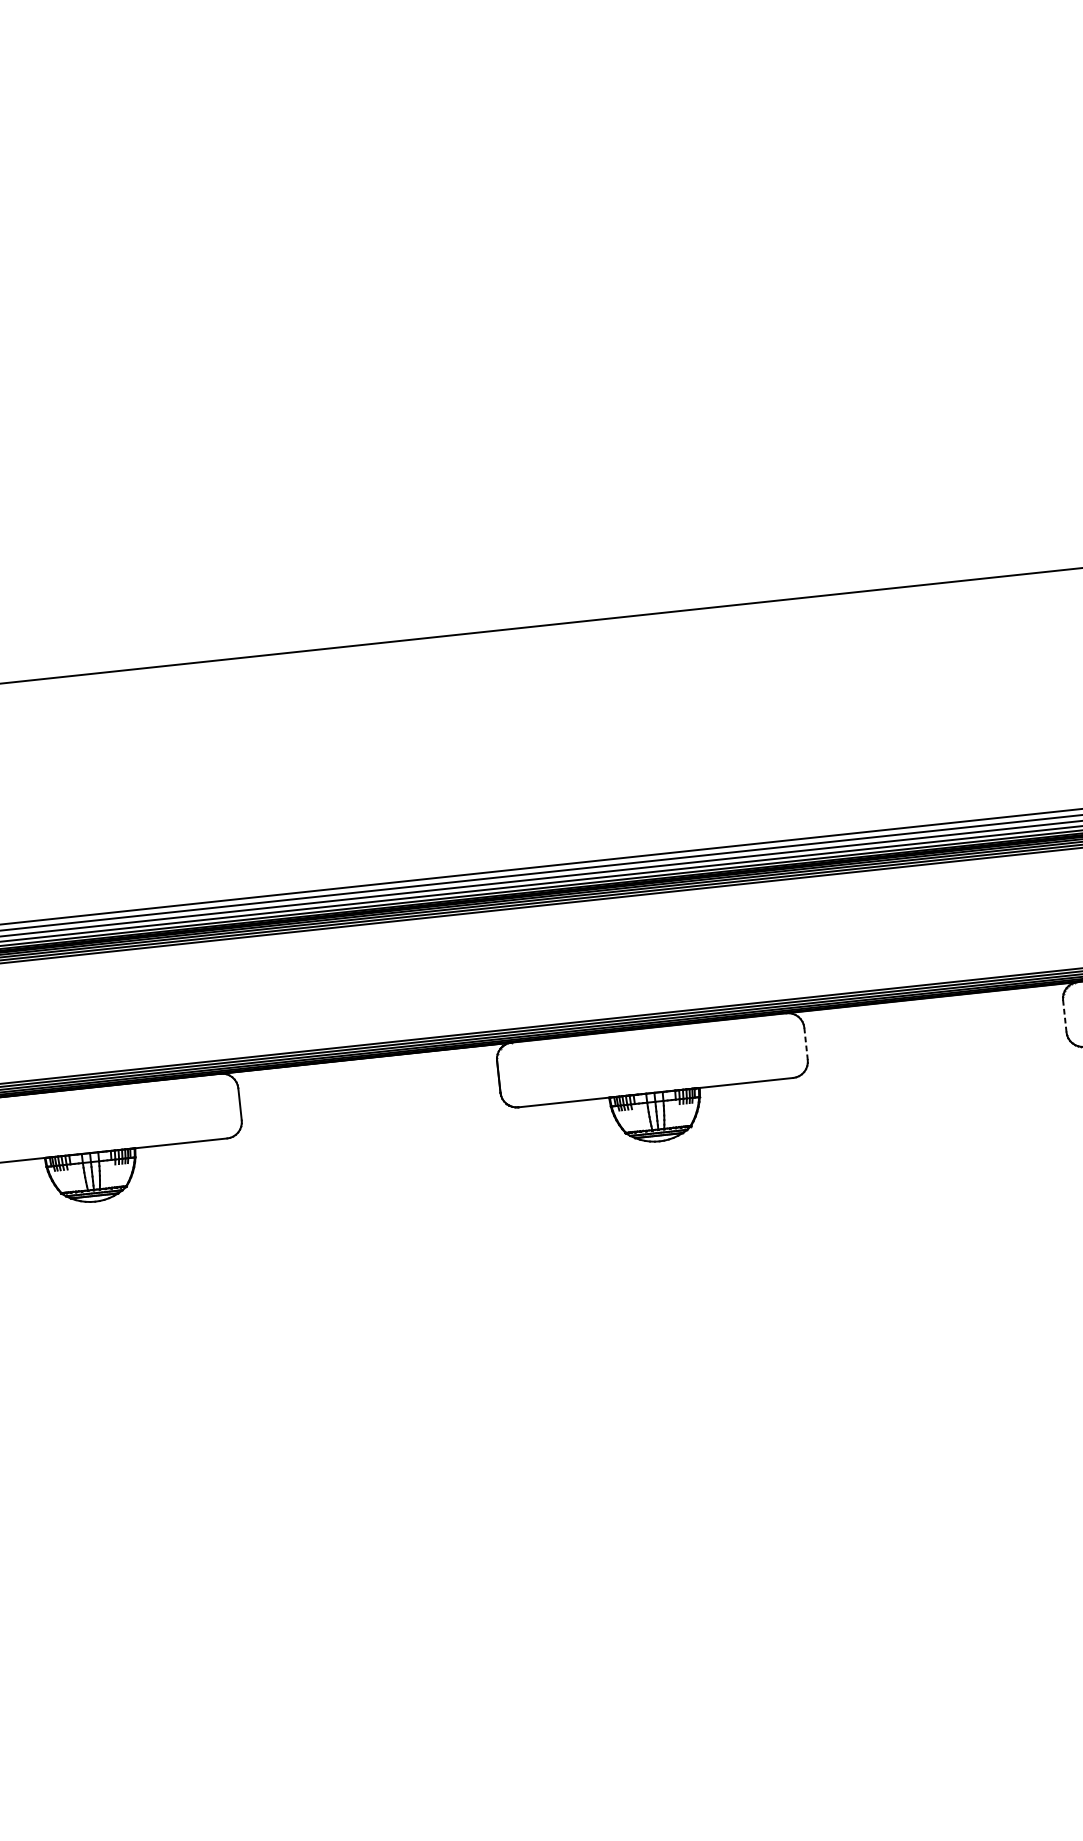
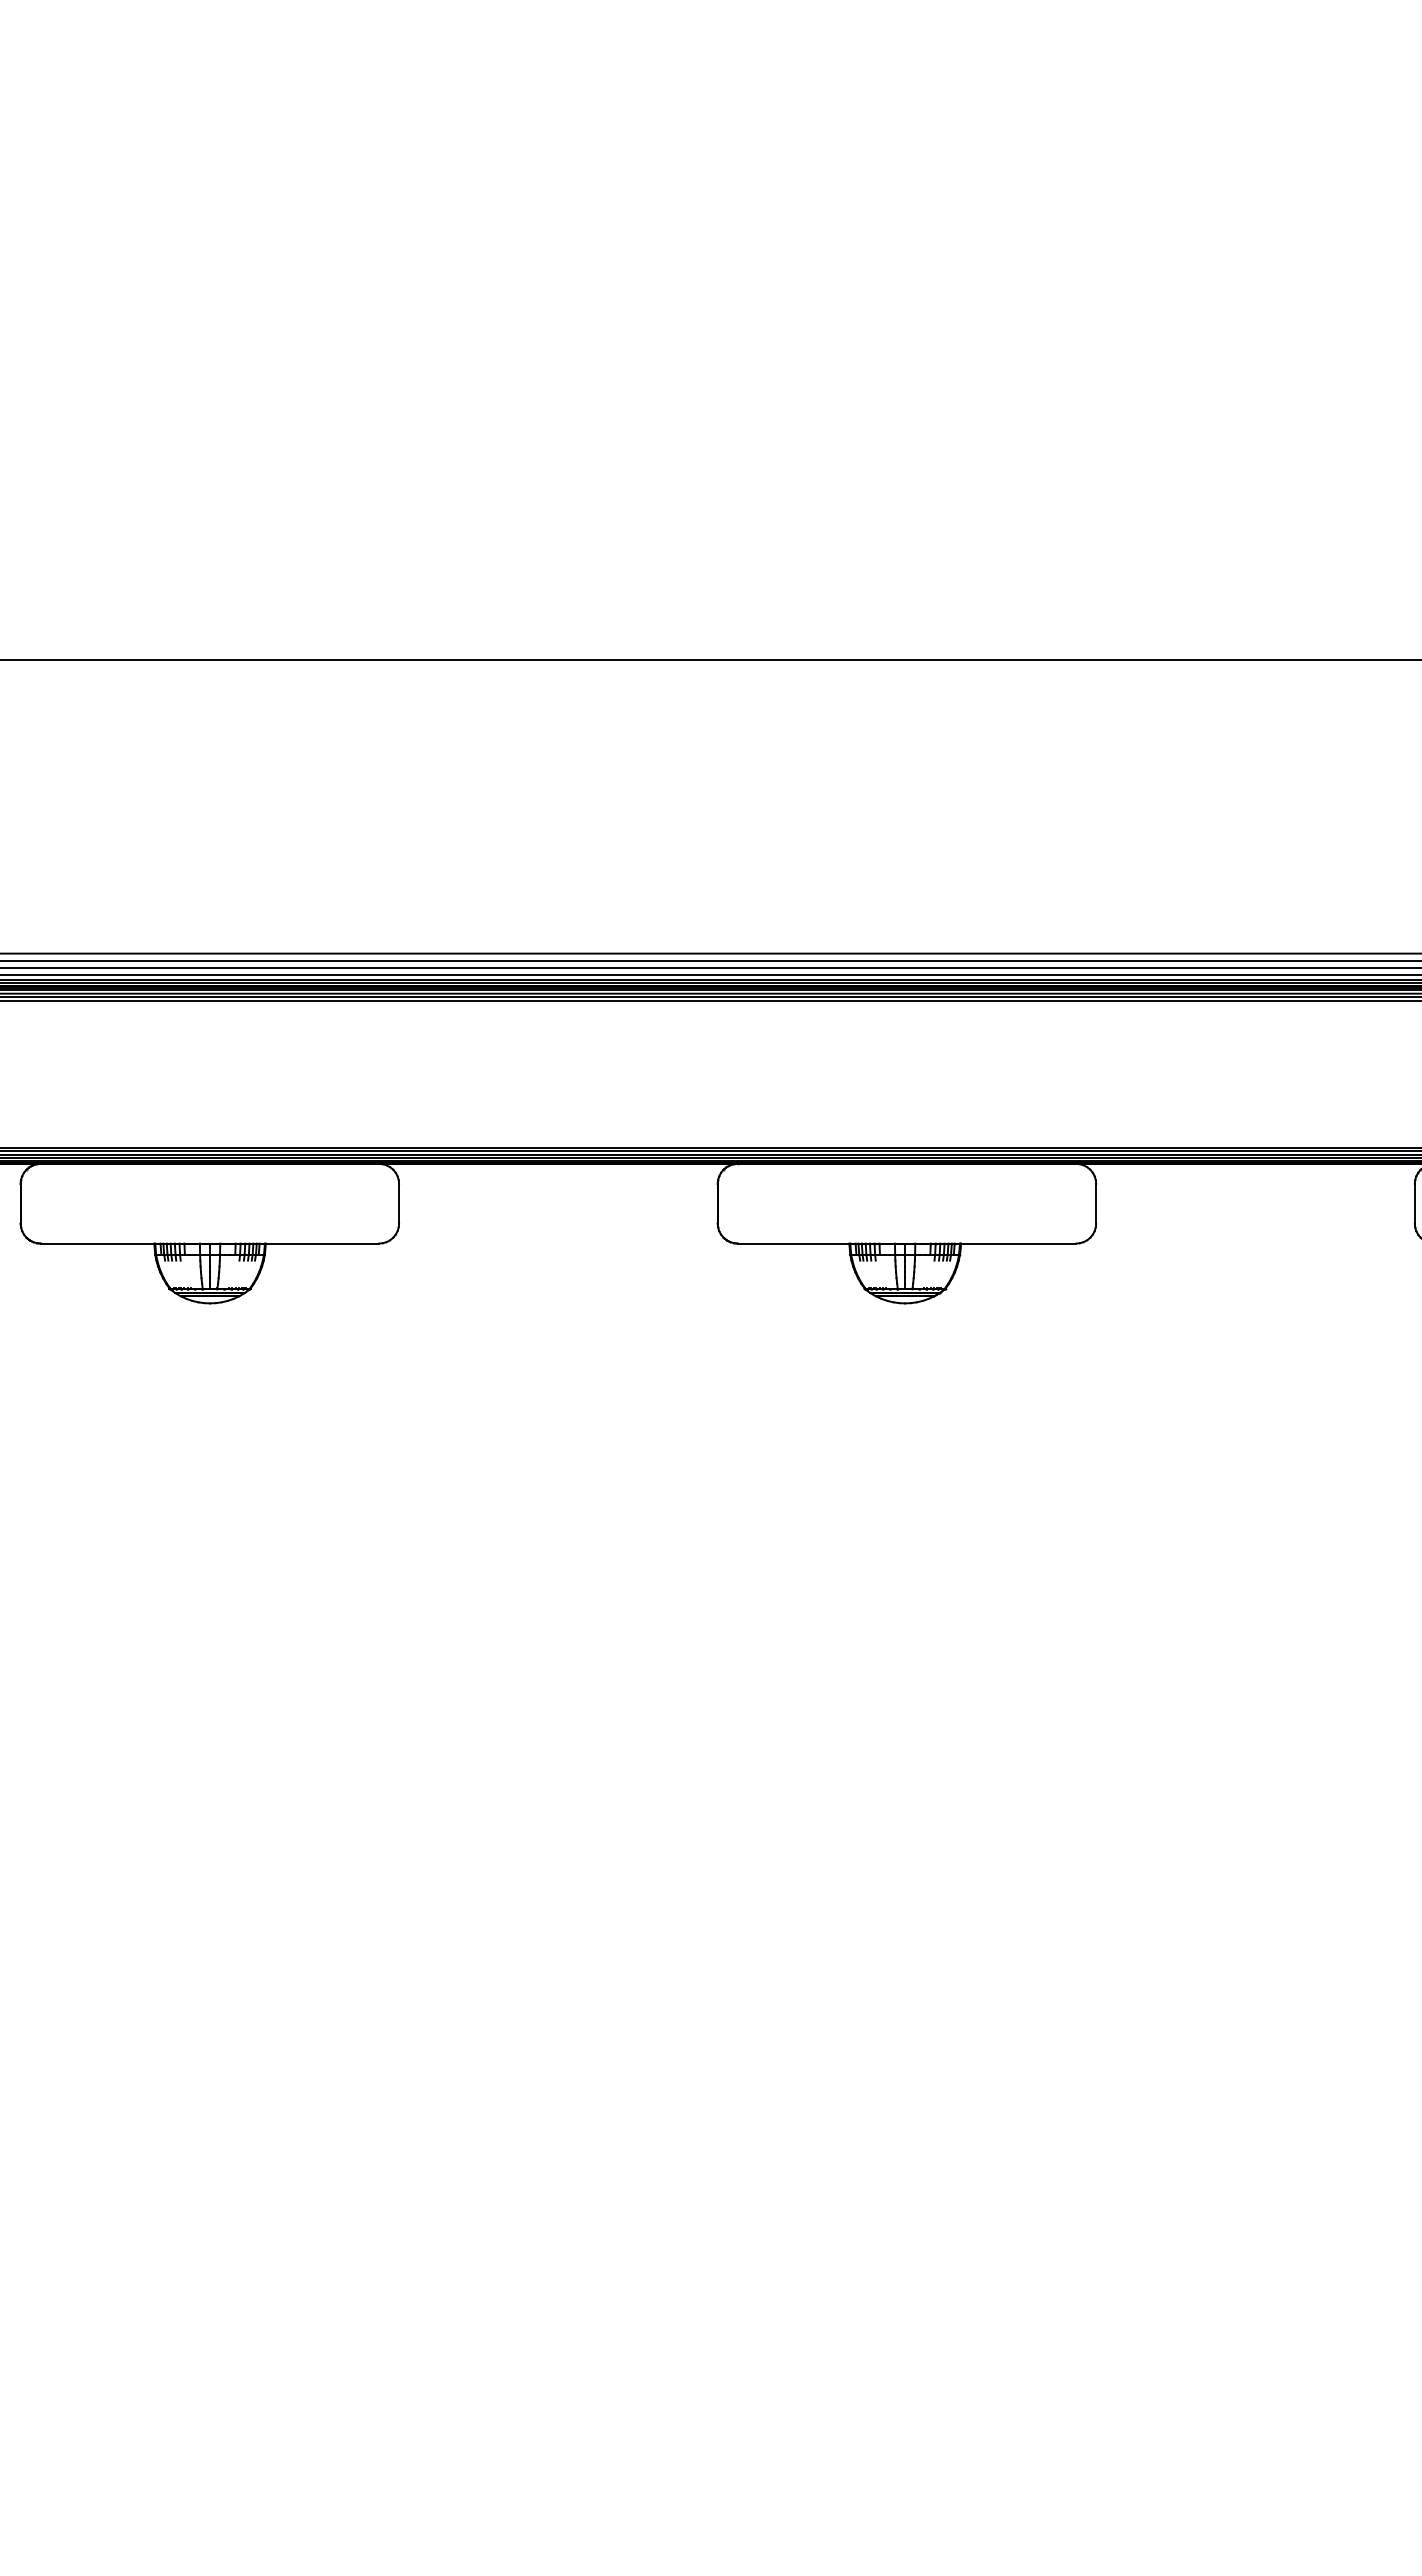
line: (1064, 1016) -> (1414, 1203), dashed -> solid
line: (806, 1043) -> (1096, 1203), dashed -> solid

